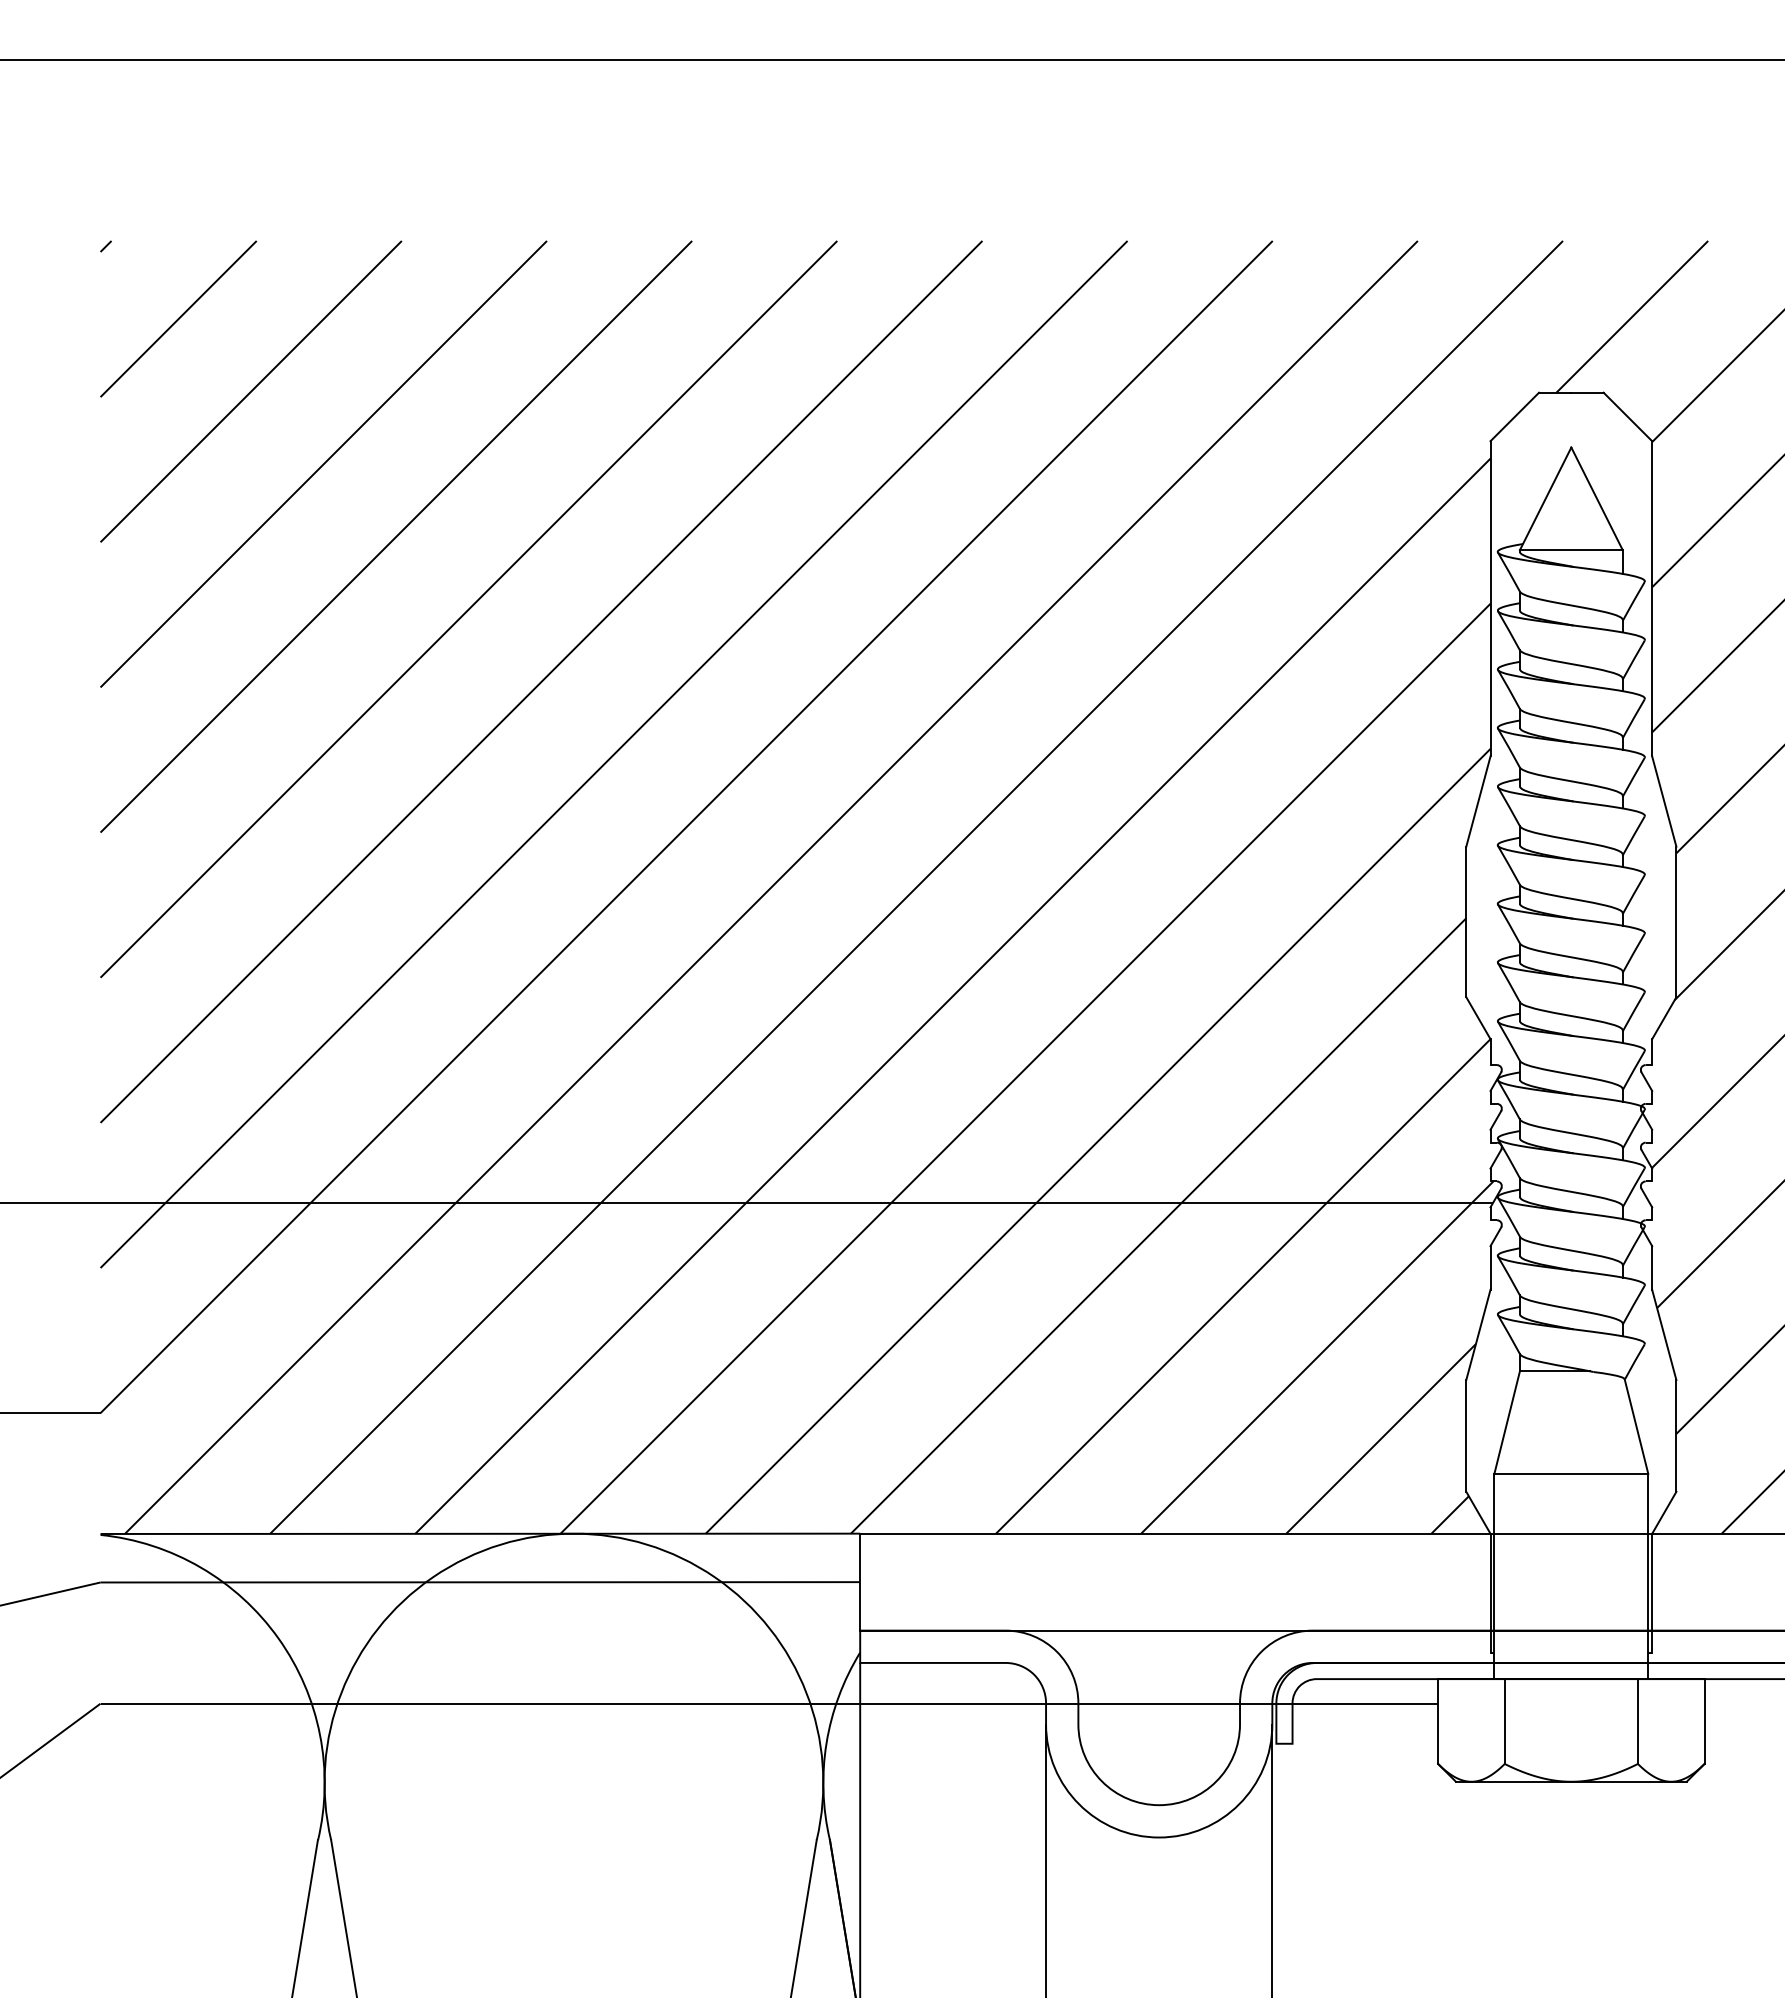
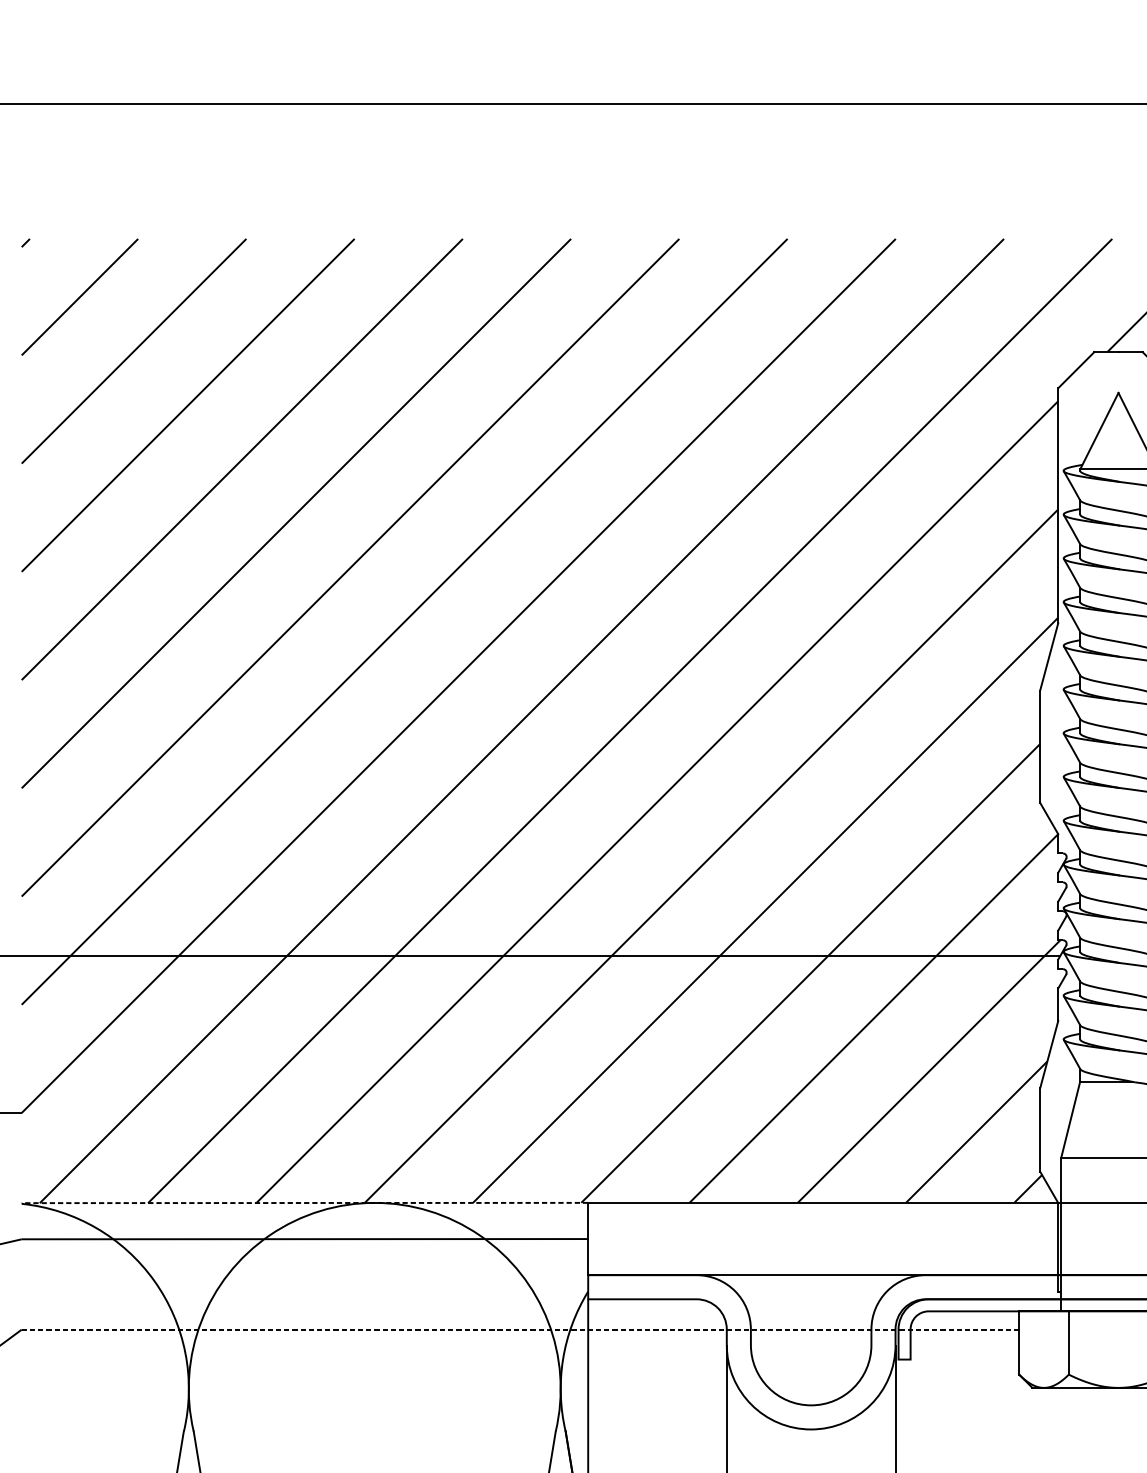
line: (480, 1533) -> (305, 1202), solid -> dashed
line: (769, 1703) -> (520, 1329), solid -> dashed

